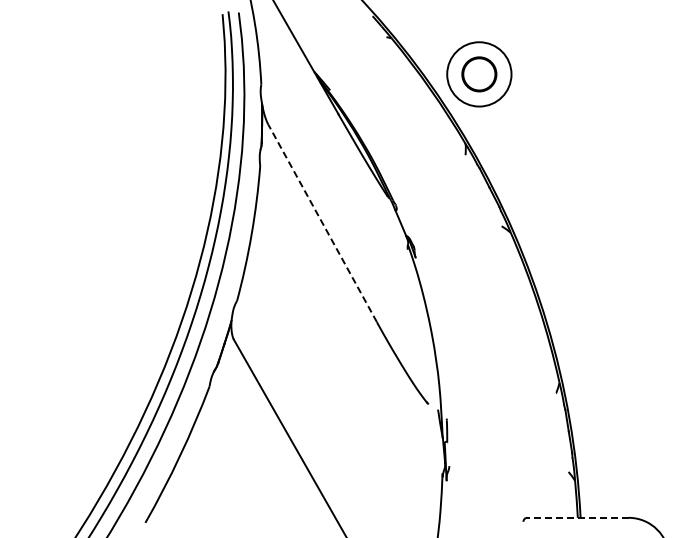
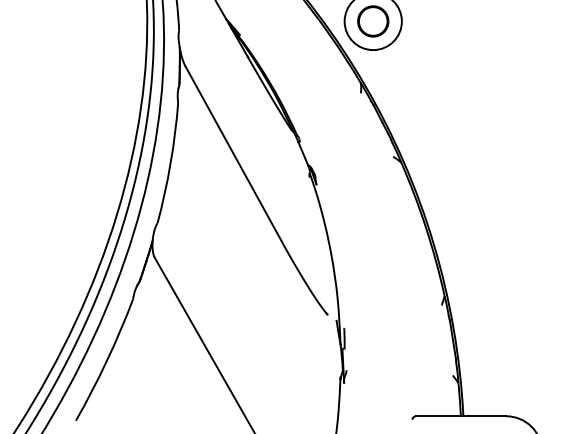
line: (322, 223) -> (233, 154), dashed -> solid
line: (577, 517) -> (460, 415), dashed -> solid

